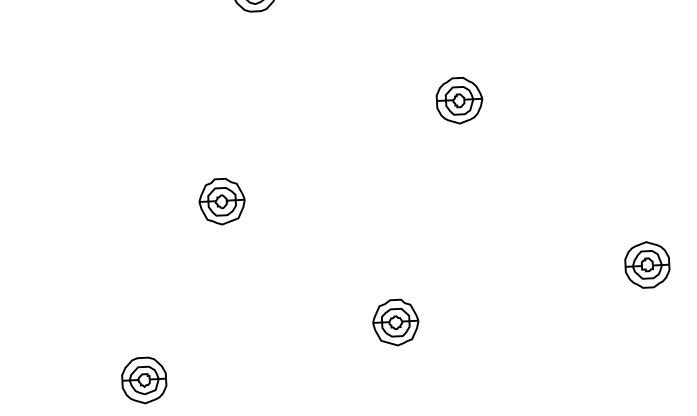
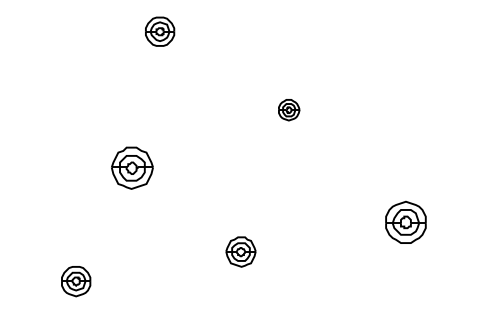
part: (458, 99) -> (288, 109), size x0.7
part: (220, 200) -> (131, 167), size x1.4
part: (646, 264) -> (405, 222), size x1.4

